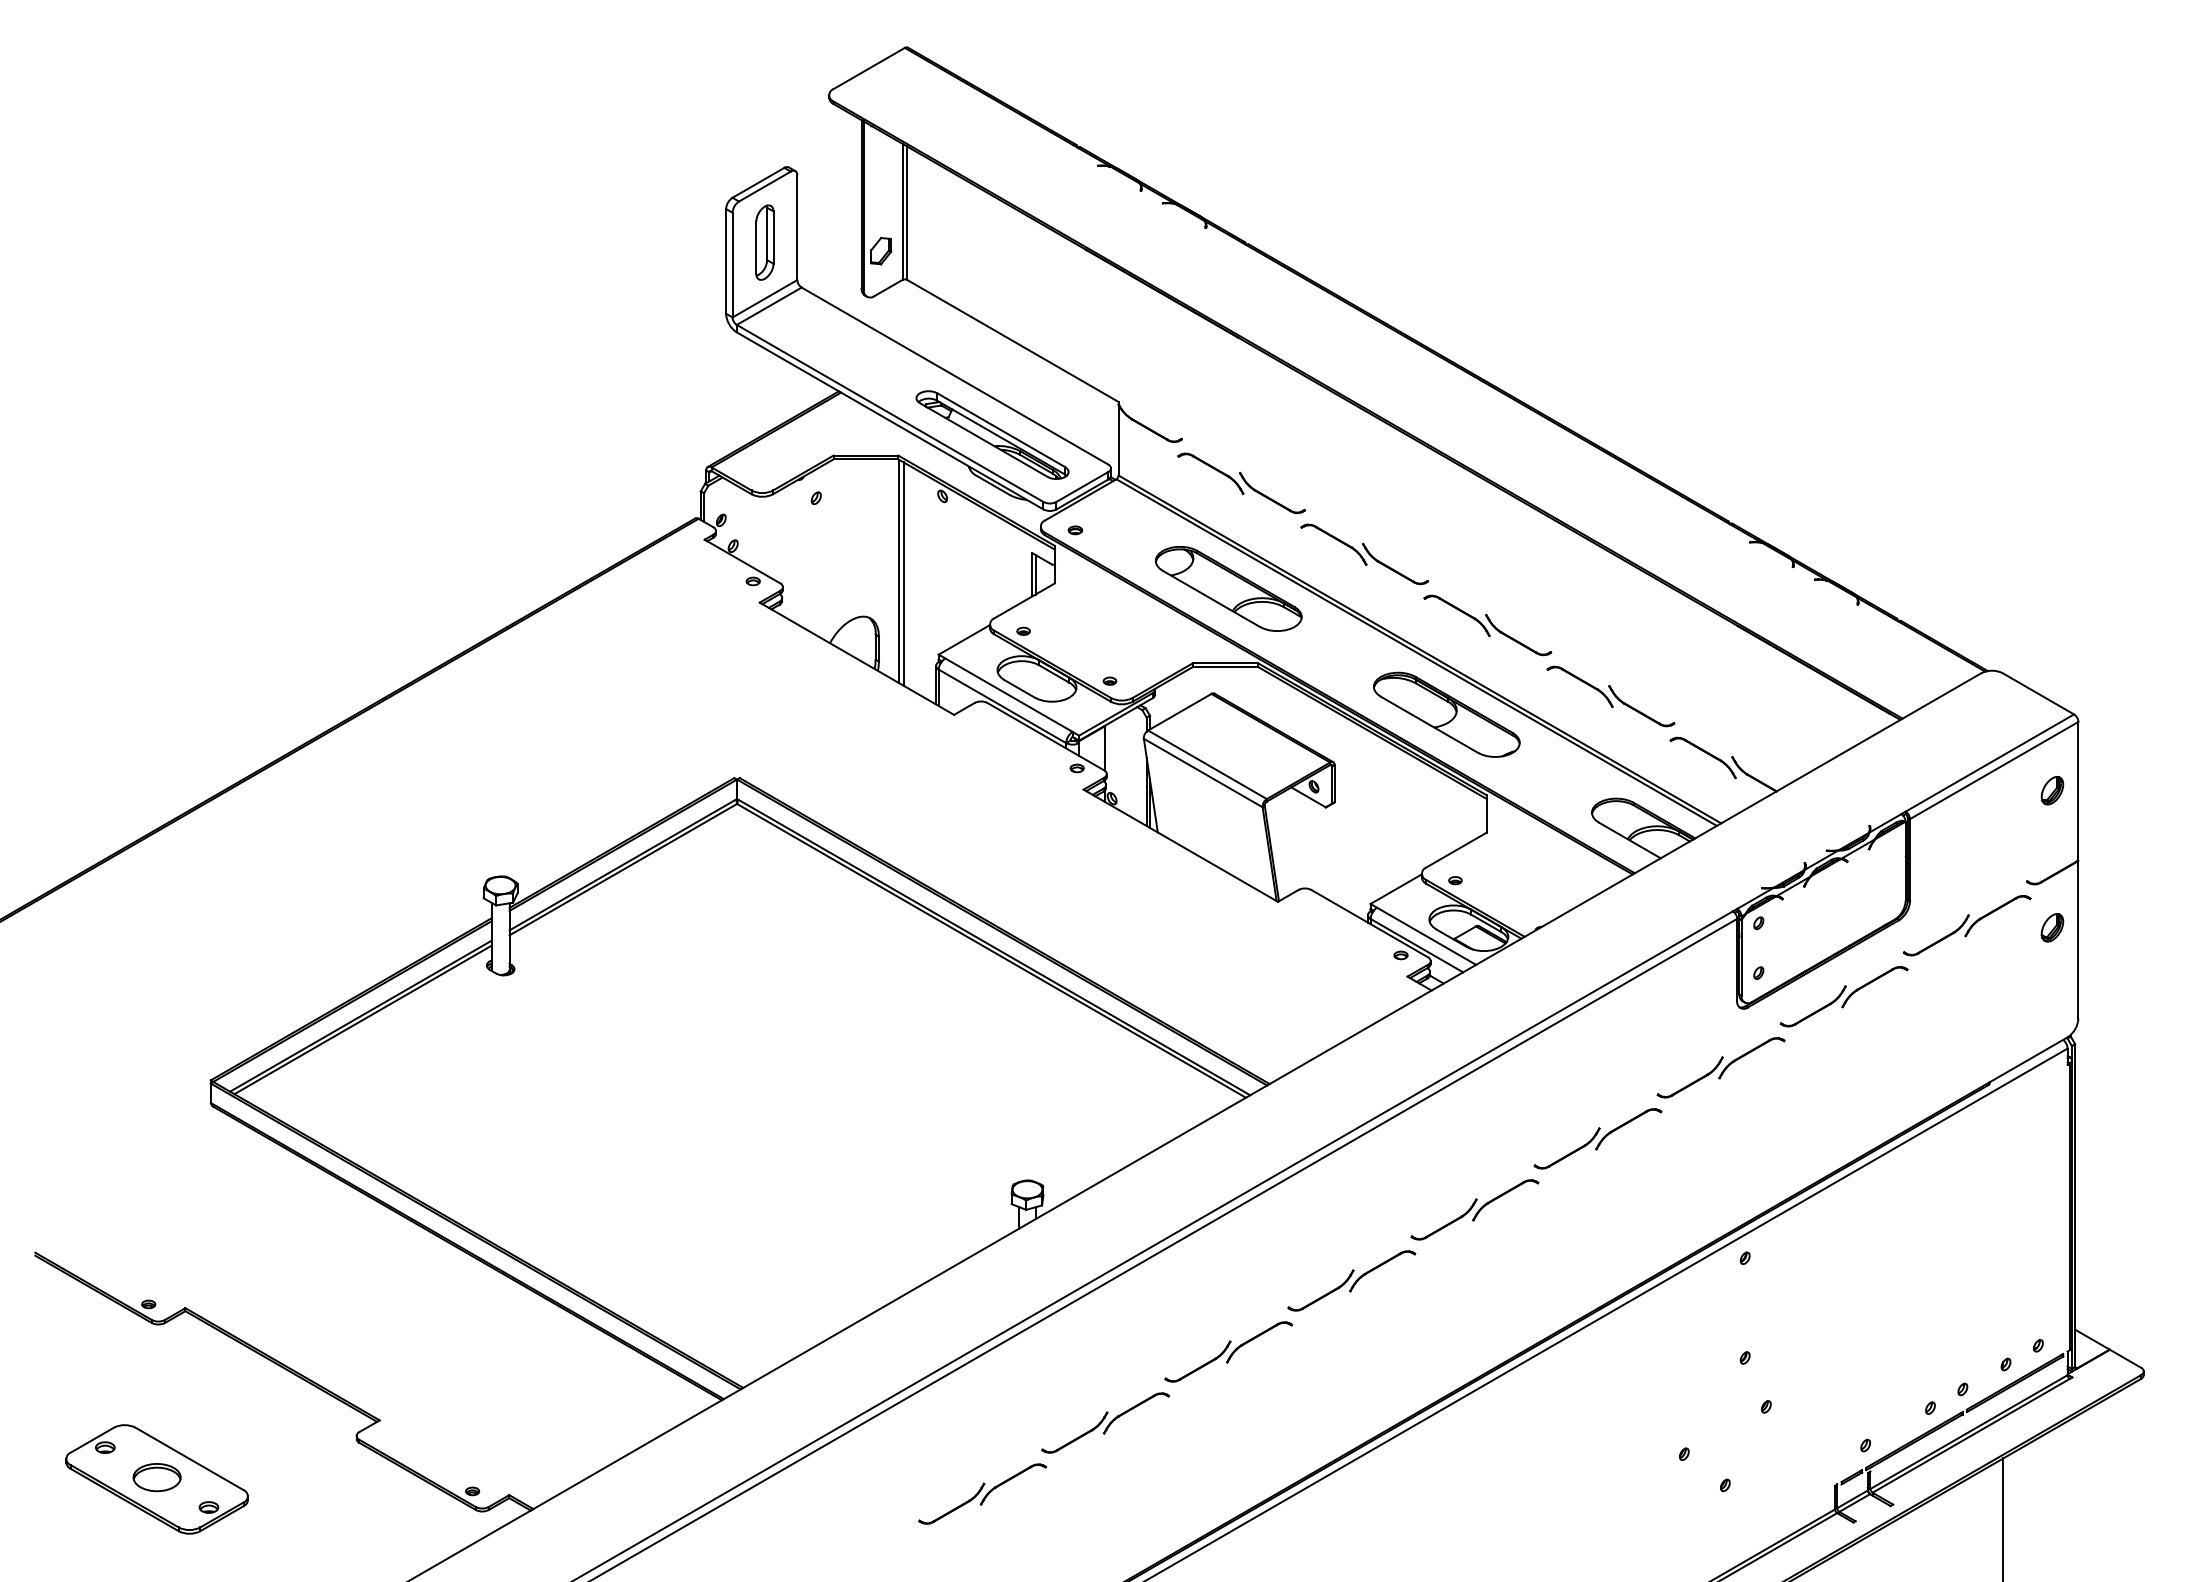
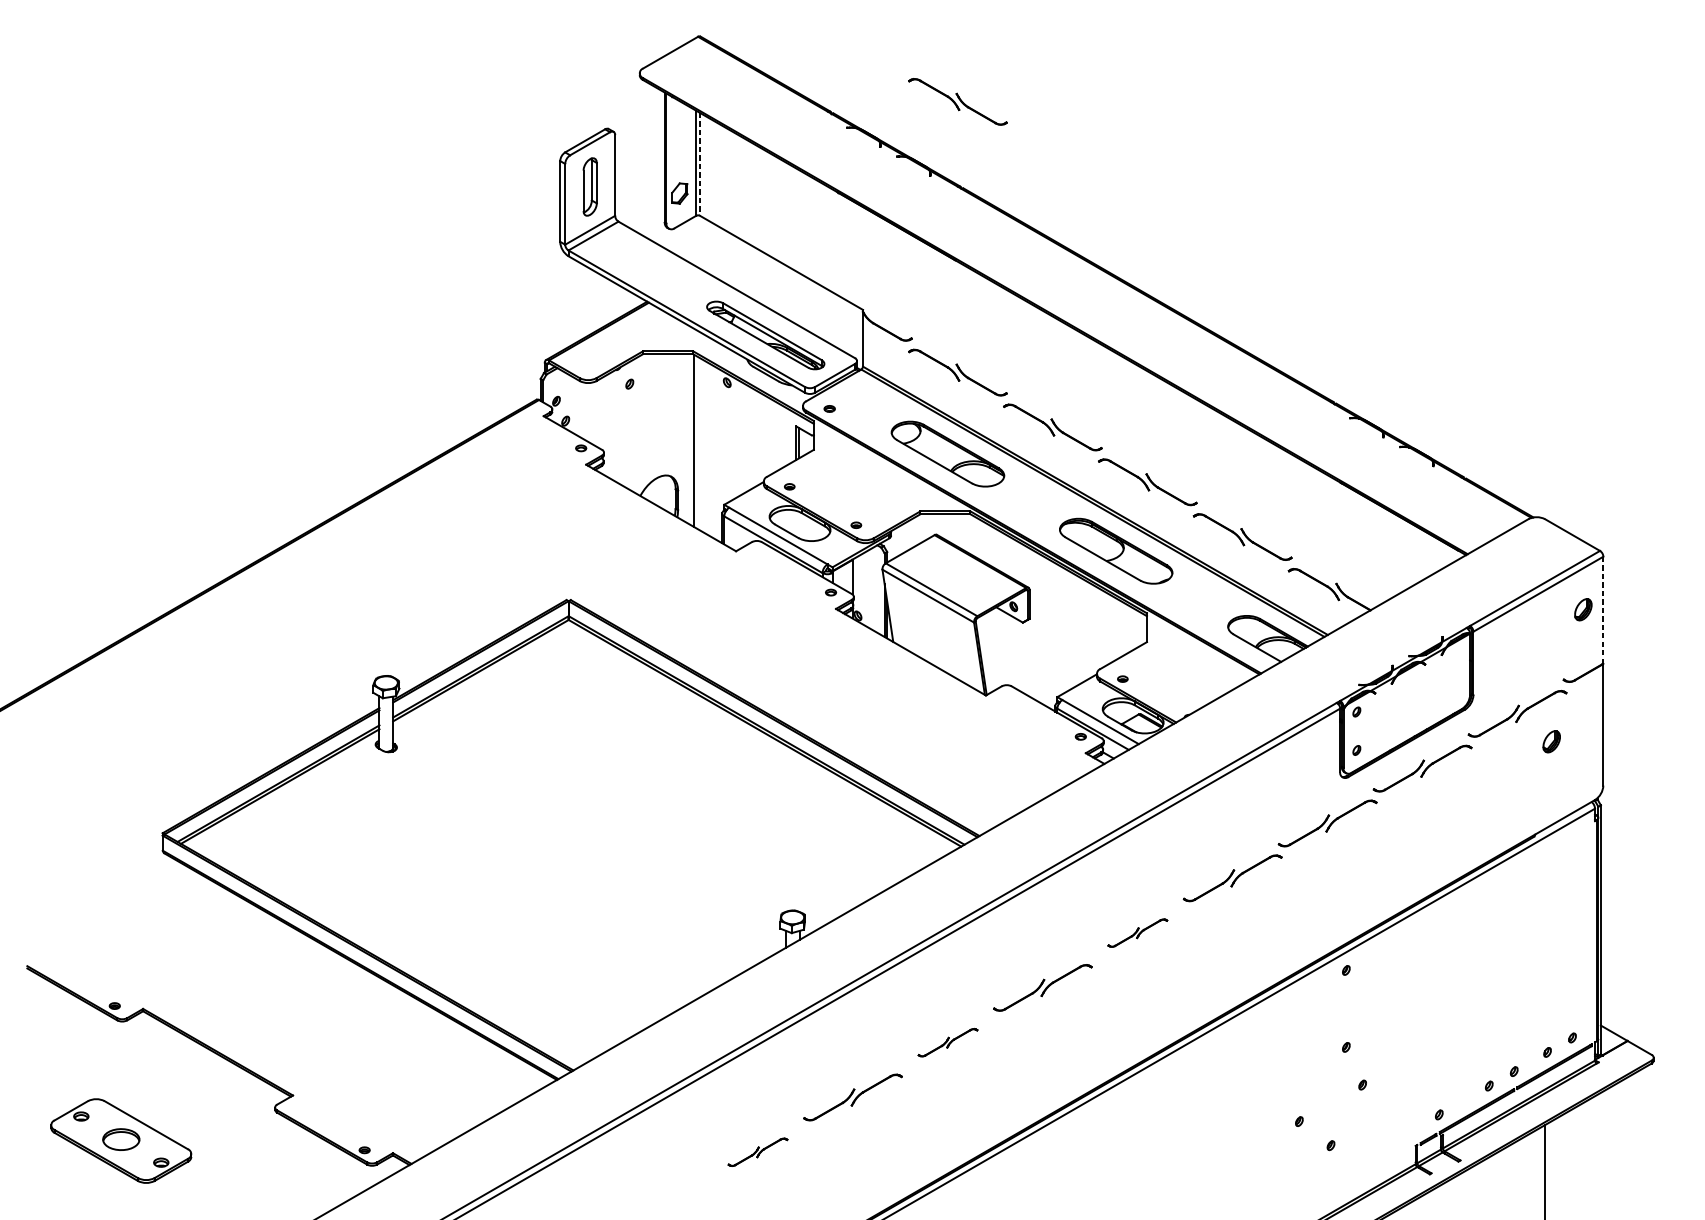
part: (1241, 132) -> (957, 102), added
line: (907, 213) -> (700, 164), solid -> dashed
line: (903, 573) -> (697, 442), removed
line: (2078, 791) -> (1603, 610), solid -> dashed
part: (2052, 927) -> (1551, 741), moved
part: (1474, 1209) -> (1137, 932), size x0.6
part: (1228, 1351) -> (947, 1042), size x0.6
part: (982, 1493) -> (758, 1151), size x0.6

